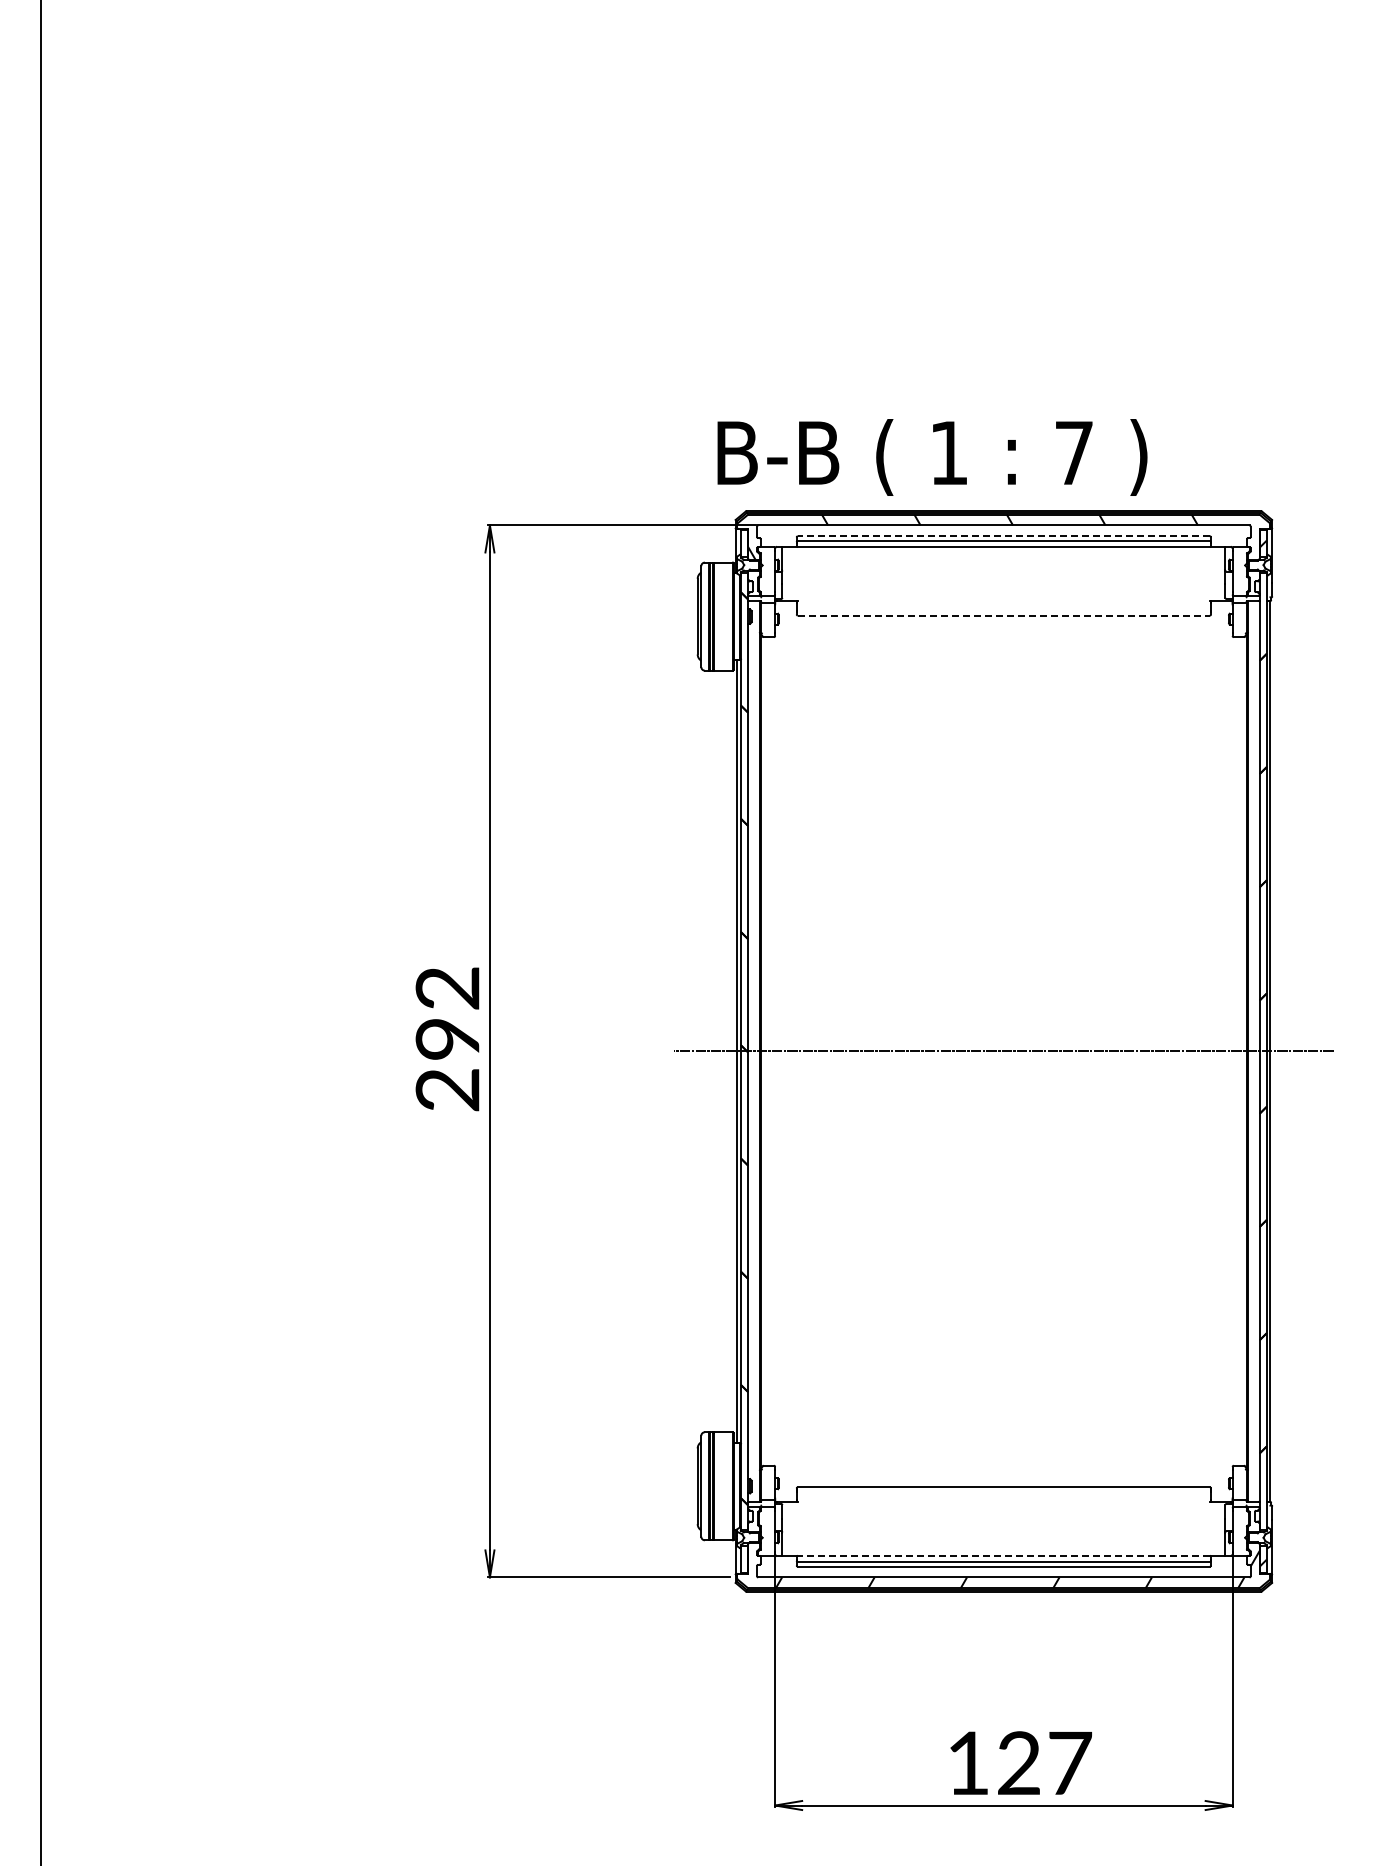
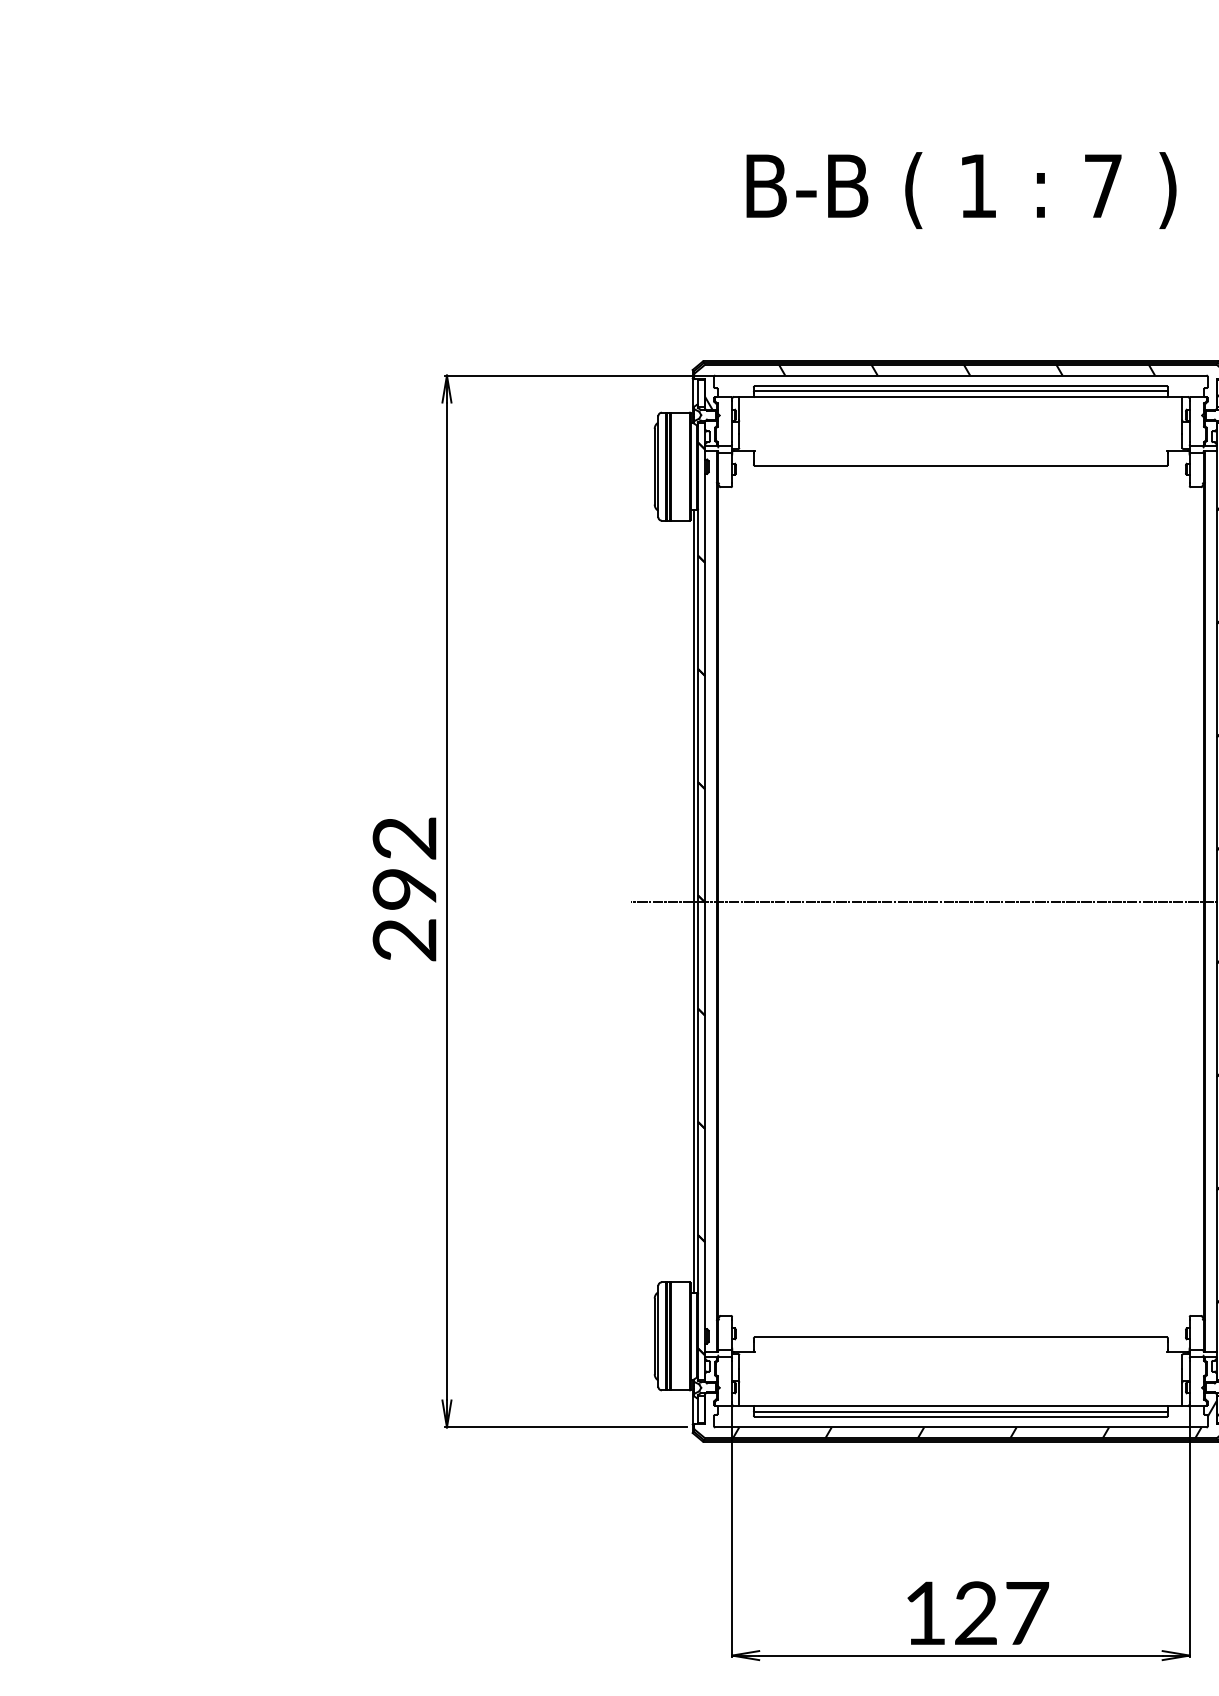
text: (932, 457) -> (961, 190), moved
line: (1003, 536) -> (960, 386), dashed -> solid
line: (1004, 615) -> (961, 465), dashed -> solid
line: (1003, 1555) -> (960, 1405), dashed -> solid

